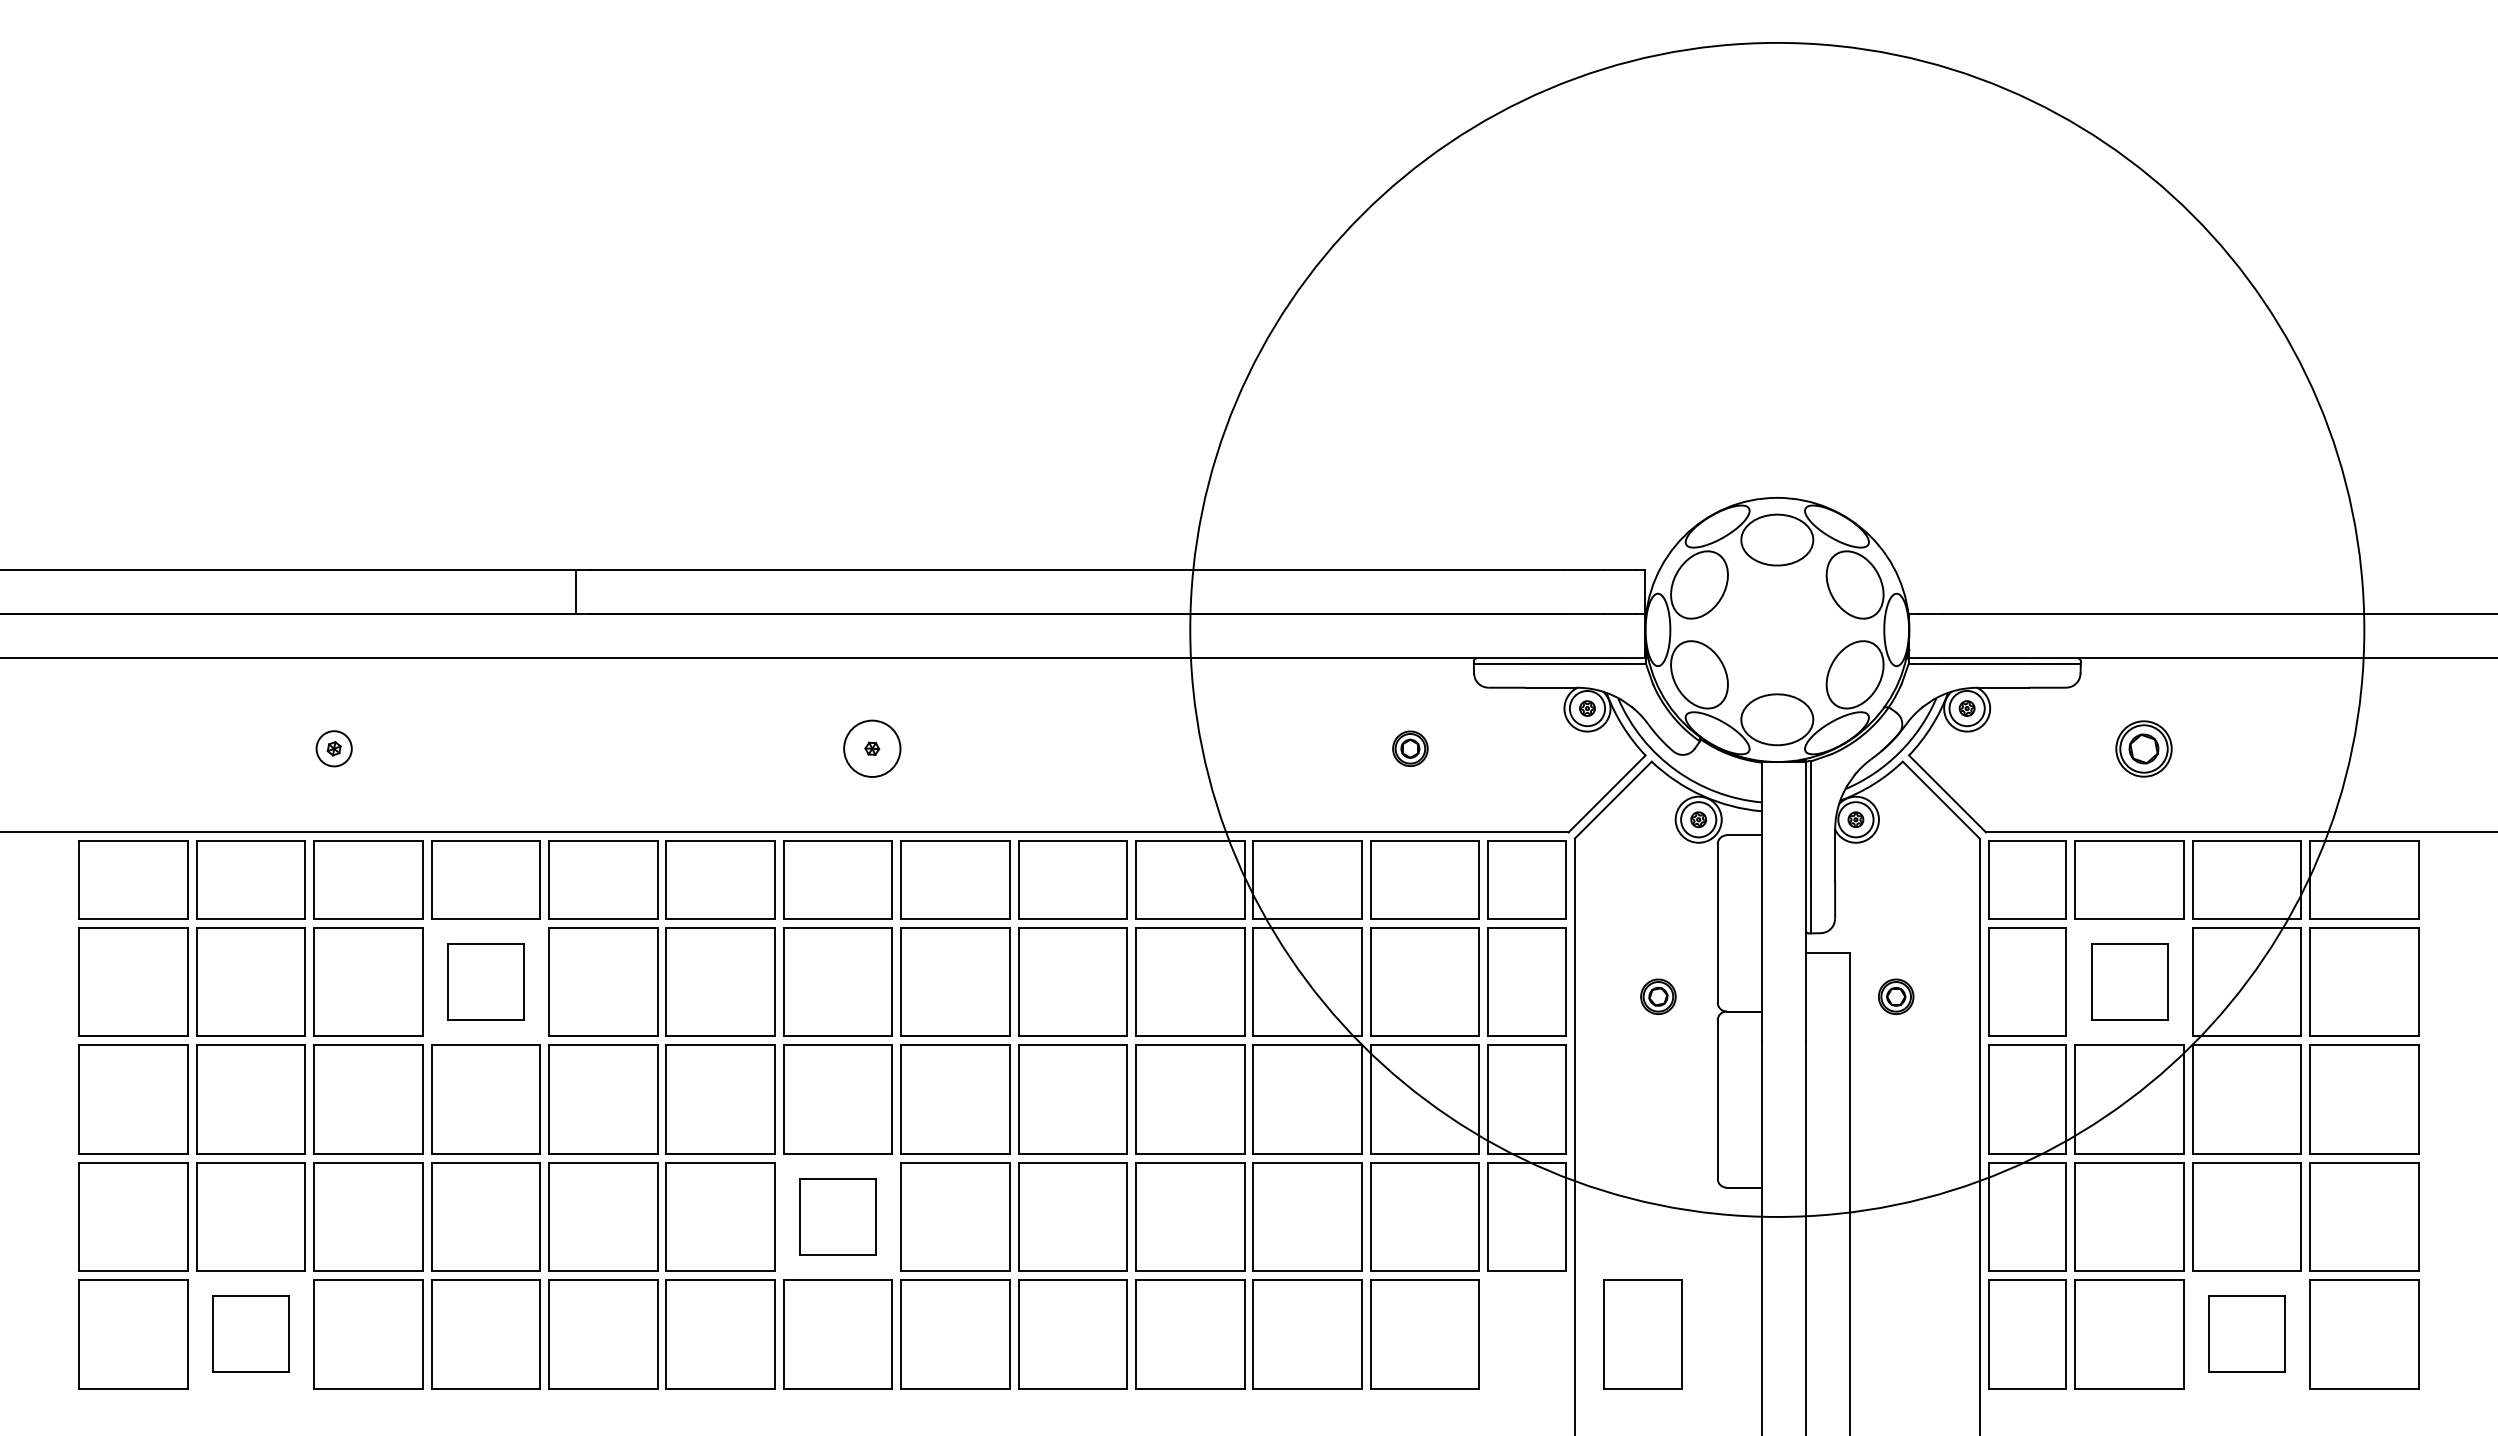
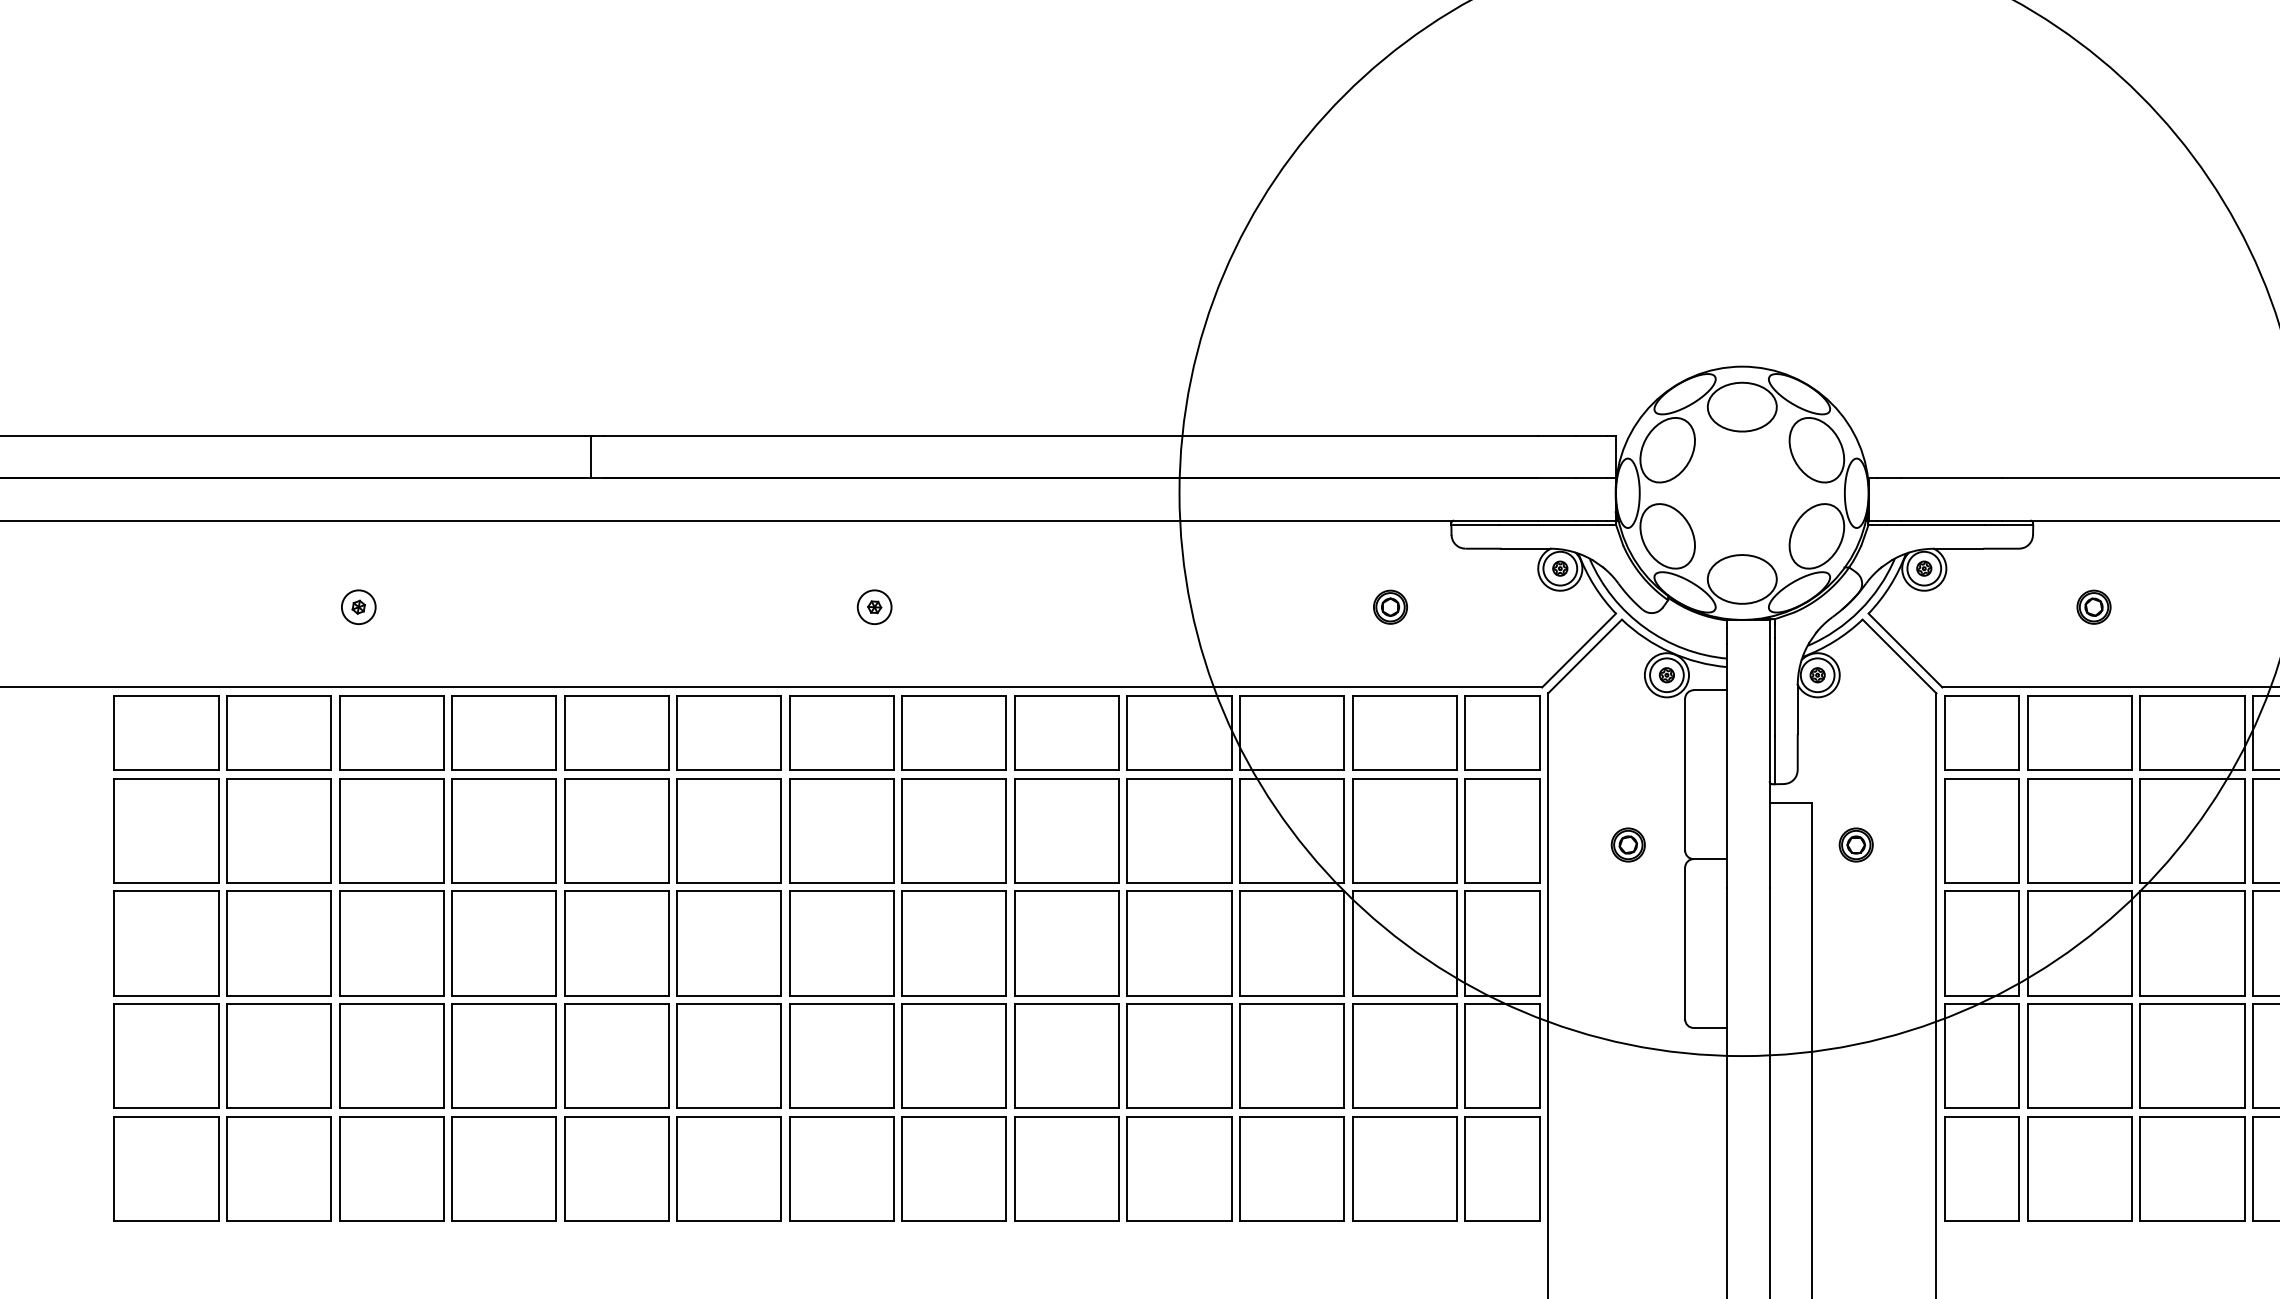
circle: (871, 748) -> (873, 606), size x0.62
part: (2144, 748) -> (2094, 606), size x0.62
part: (485, 981) -> (503, 830), size x1.43
part: (2129, 981) -> (2079, 830), size x1.43
part: (837, 1216) -> (841, 1055), size x1.43
part: (250, 1334) -> (278, 1168), size x1.43
part: (1642, 1334) -> (1501, 1168), moved
part: (2246, 1334) -> (2192, 1168), size x1.43

